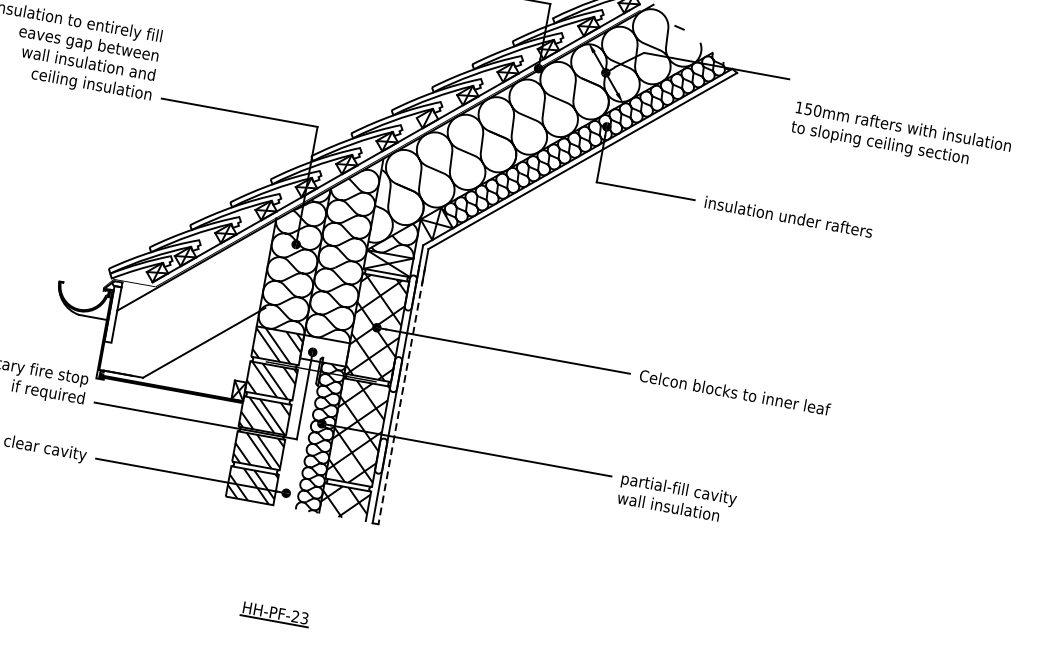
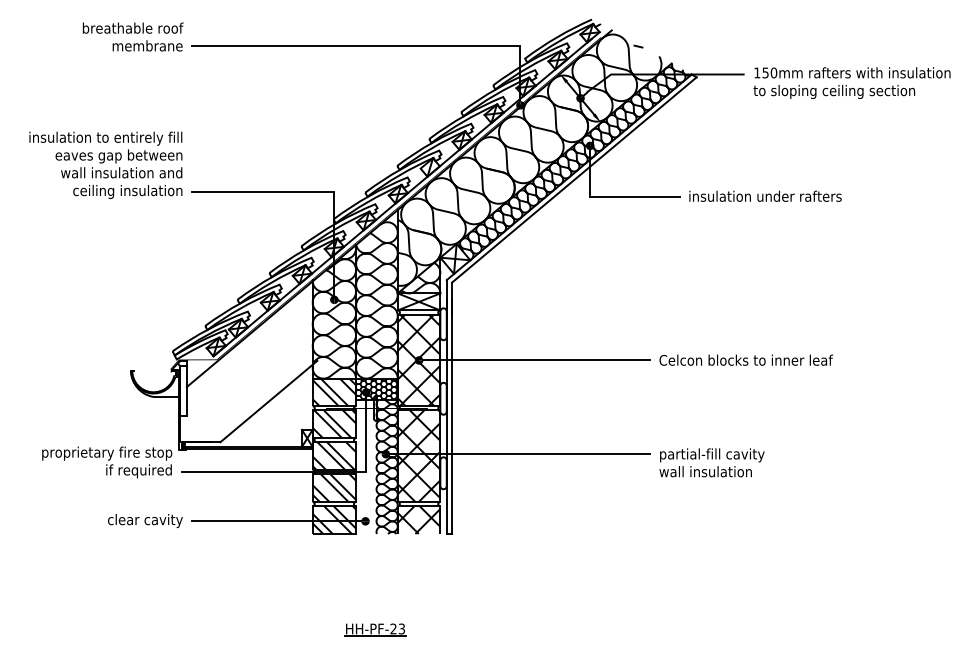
text: (900, 136) -> (851, 82), moved
hatch: (324, 349) -> (376, 388), added
line: (402, 395) -> (452, 416), dashed -> solid

